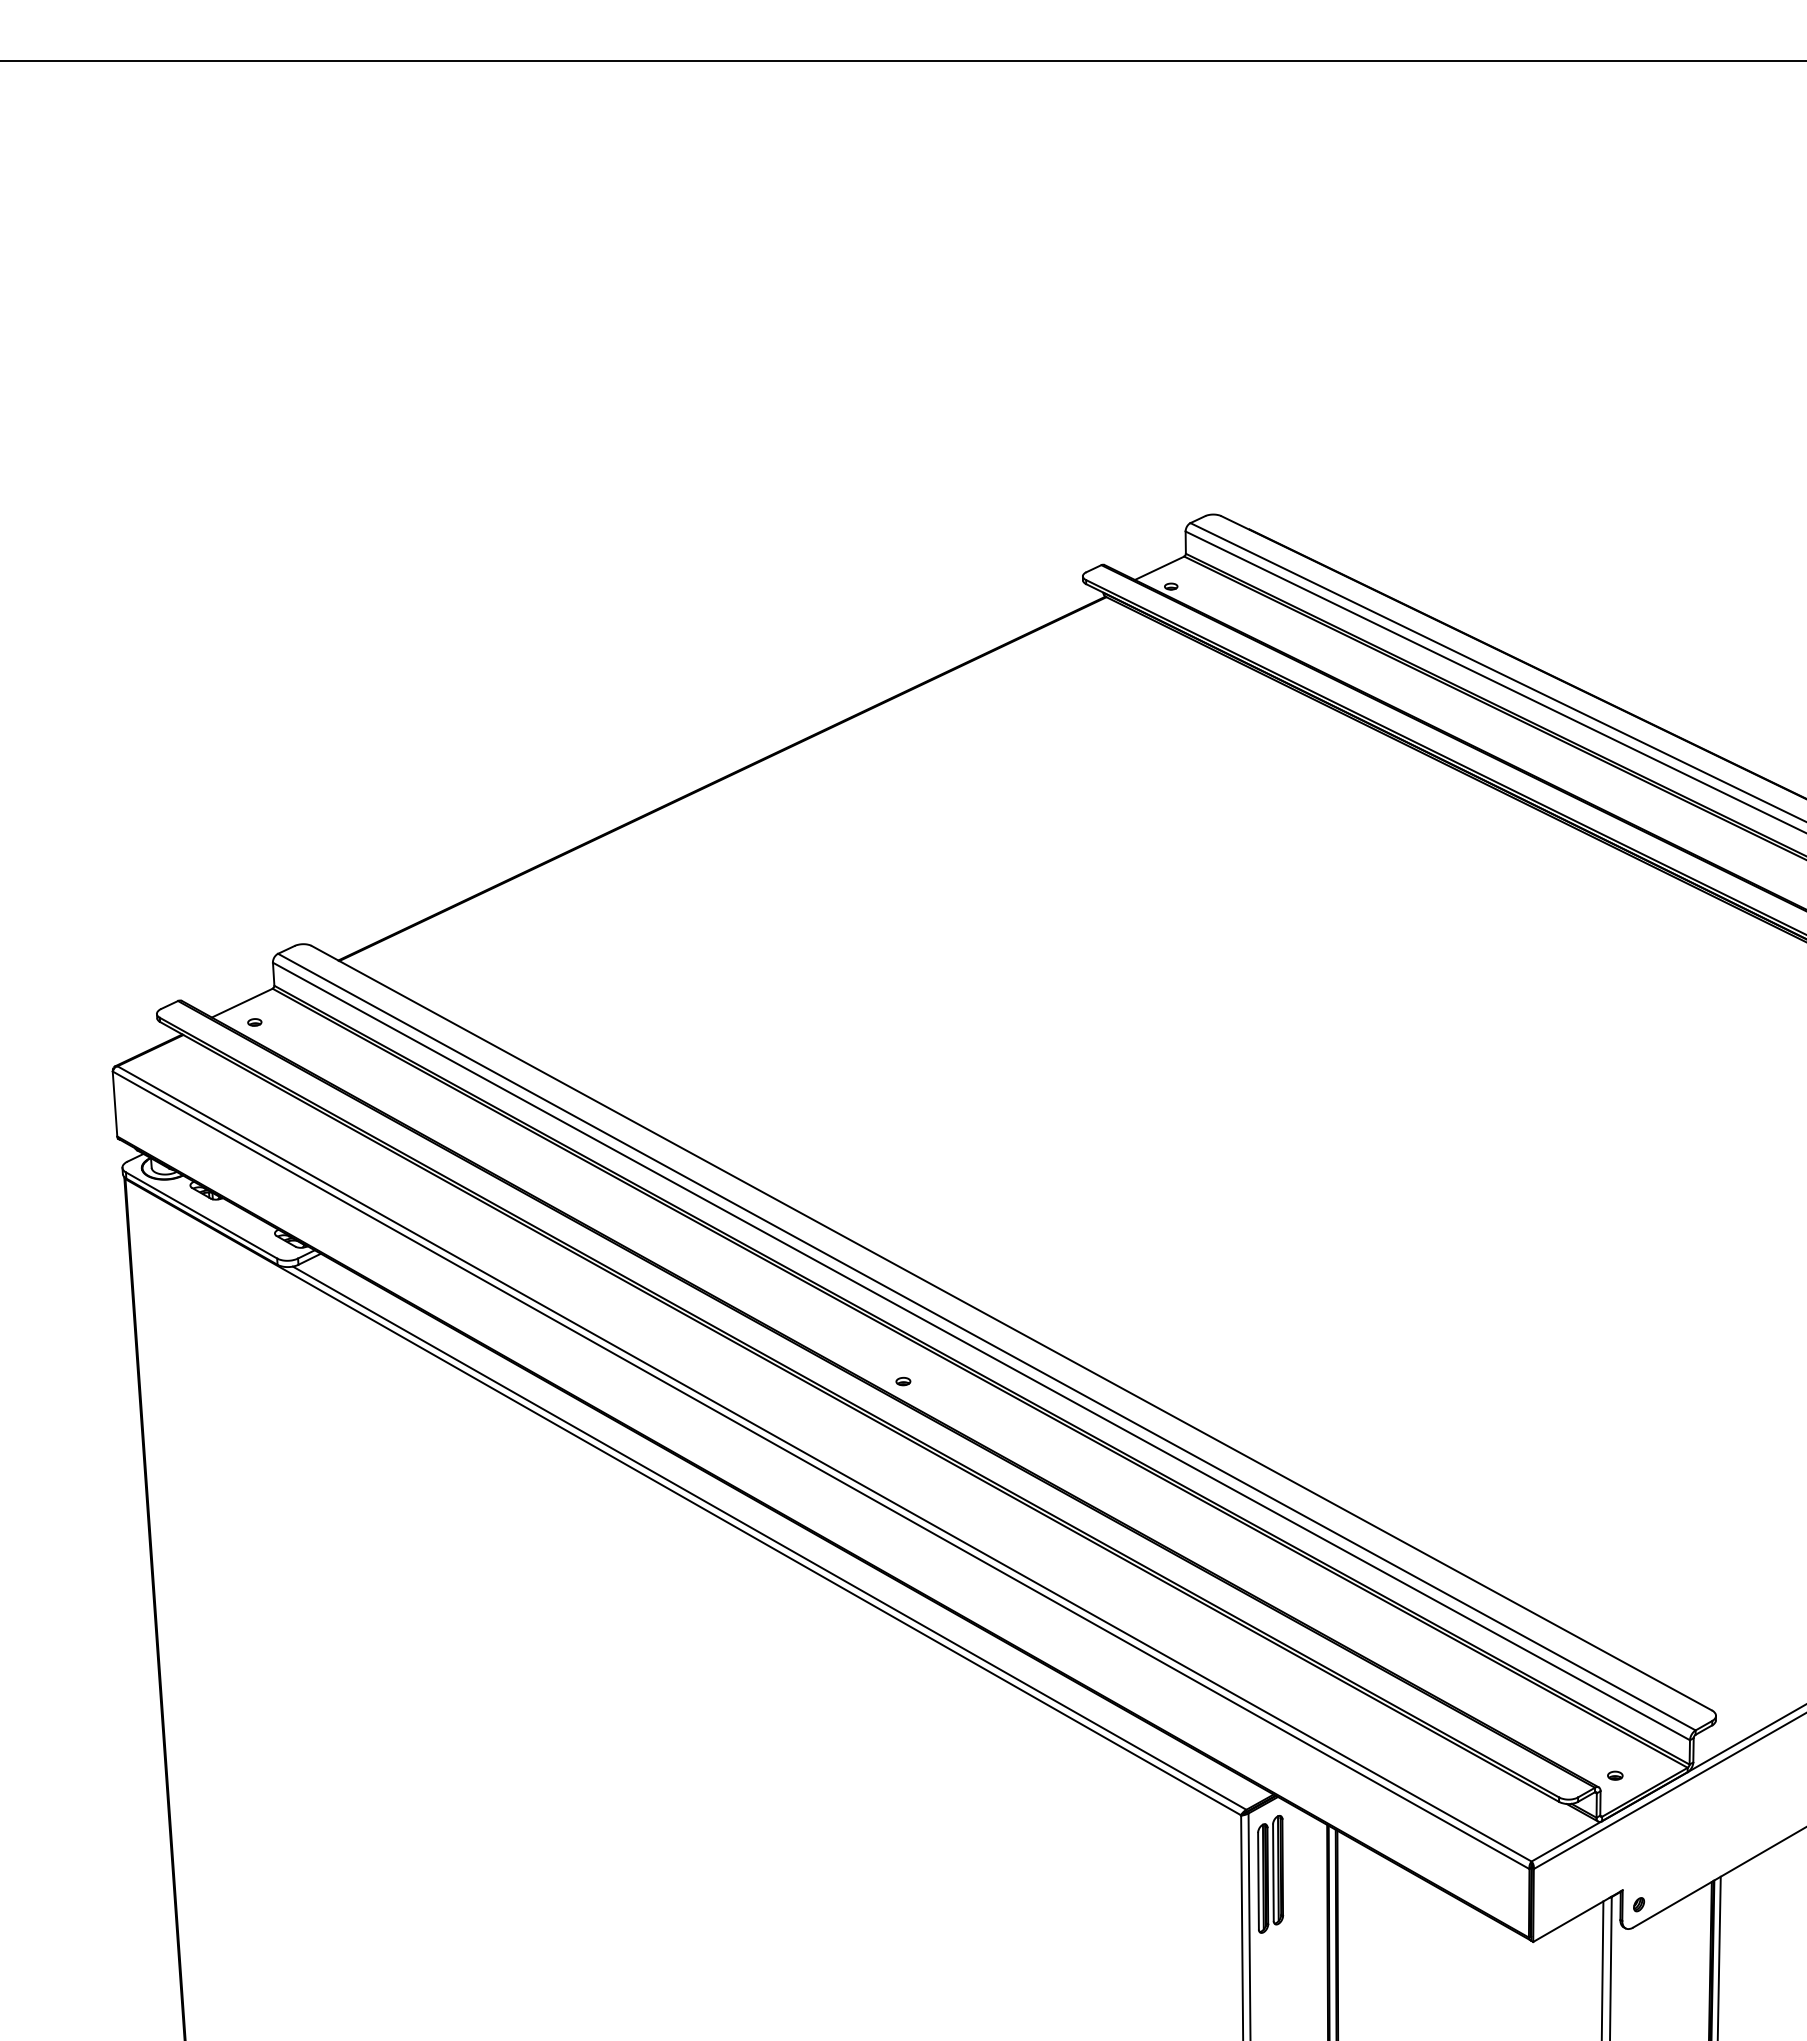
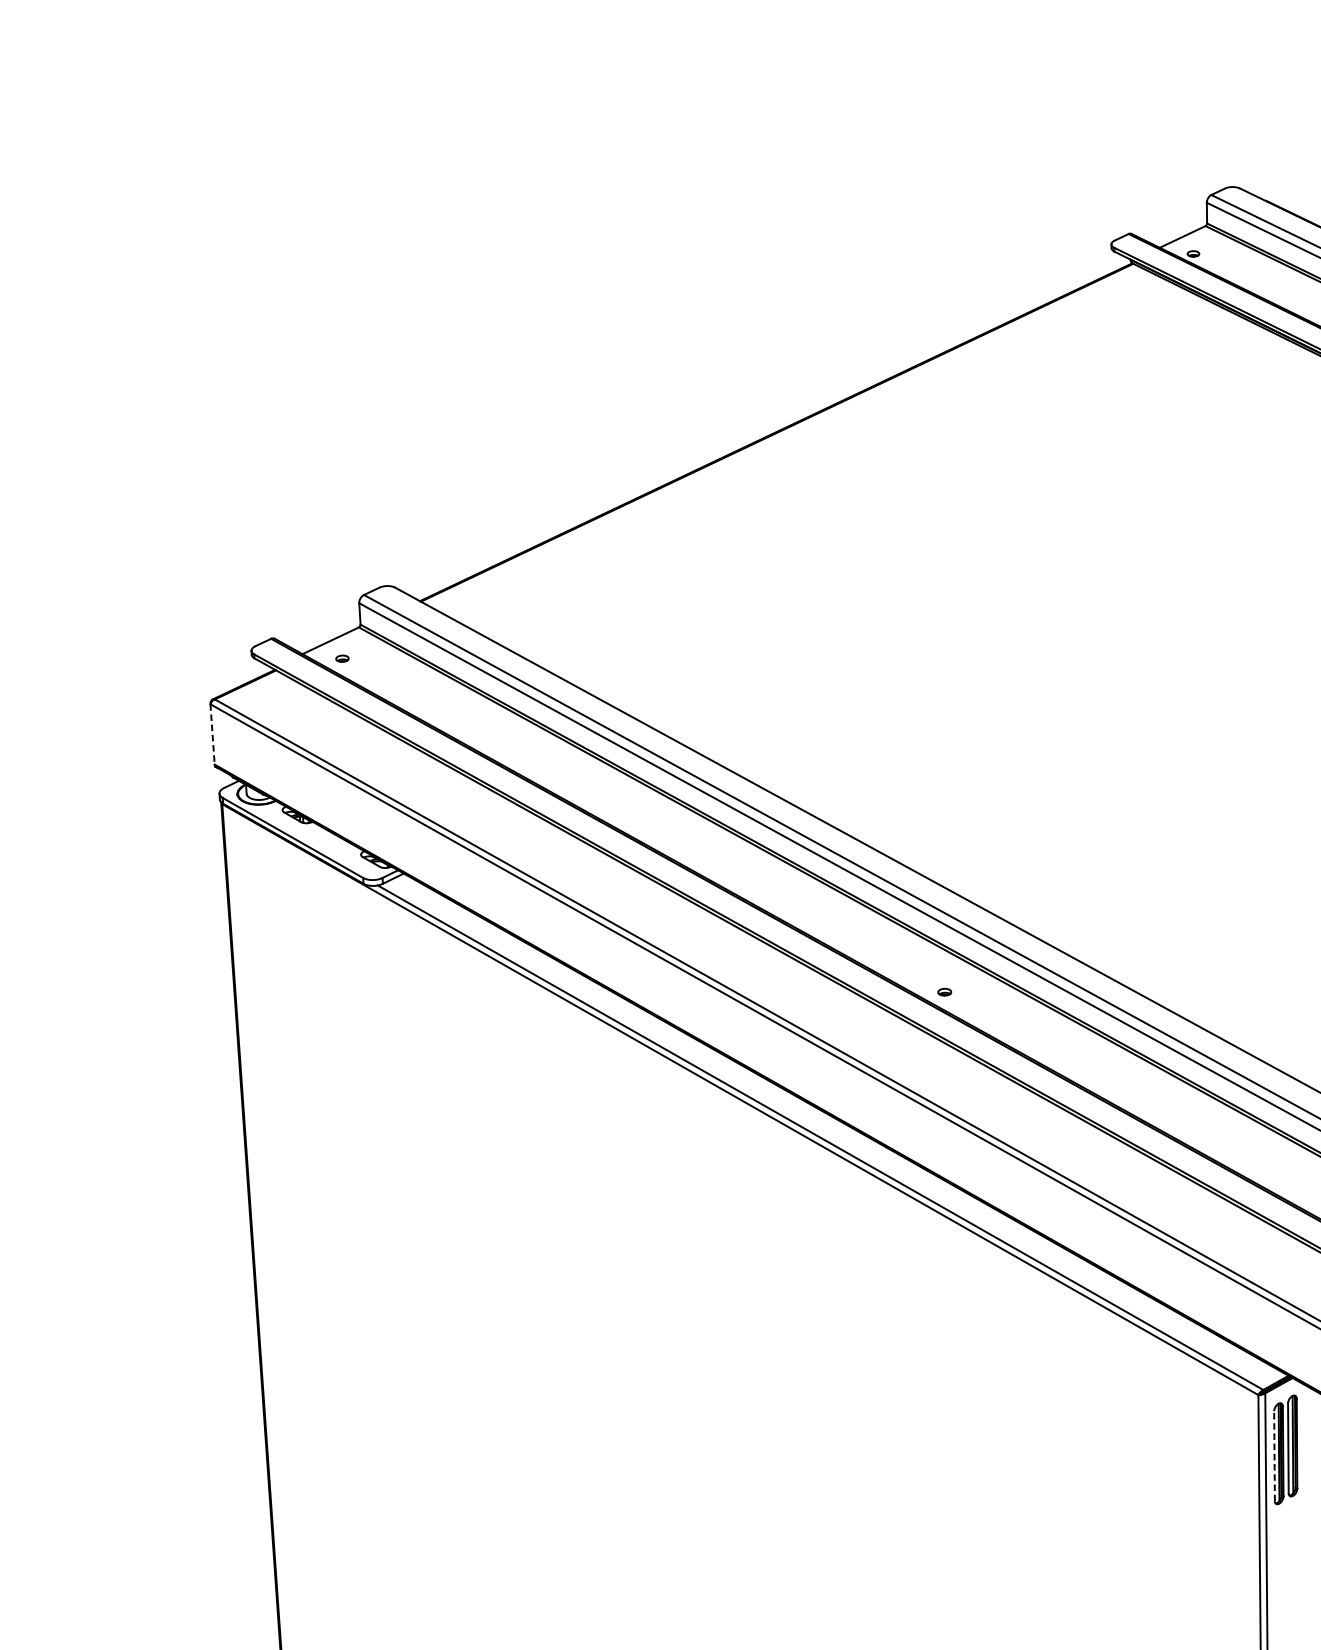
line: (115, 1103) -> (213, 733), solid -> dashed
line: (1258, 1880) -> (1274, 1455), solid -> dashed

